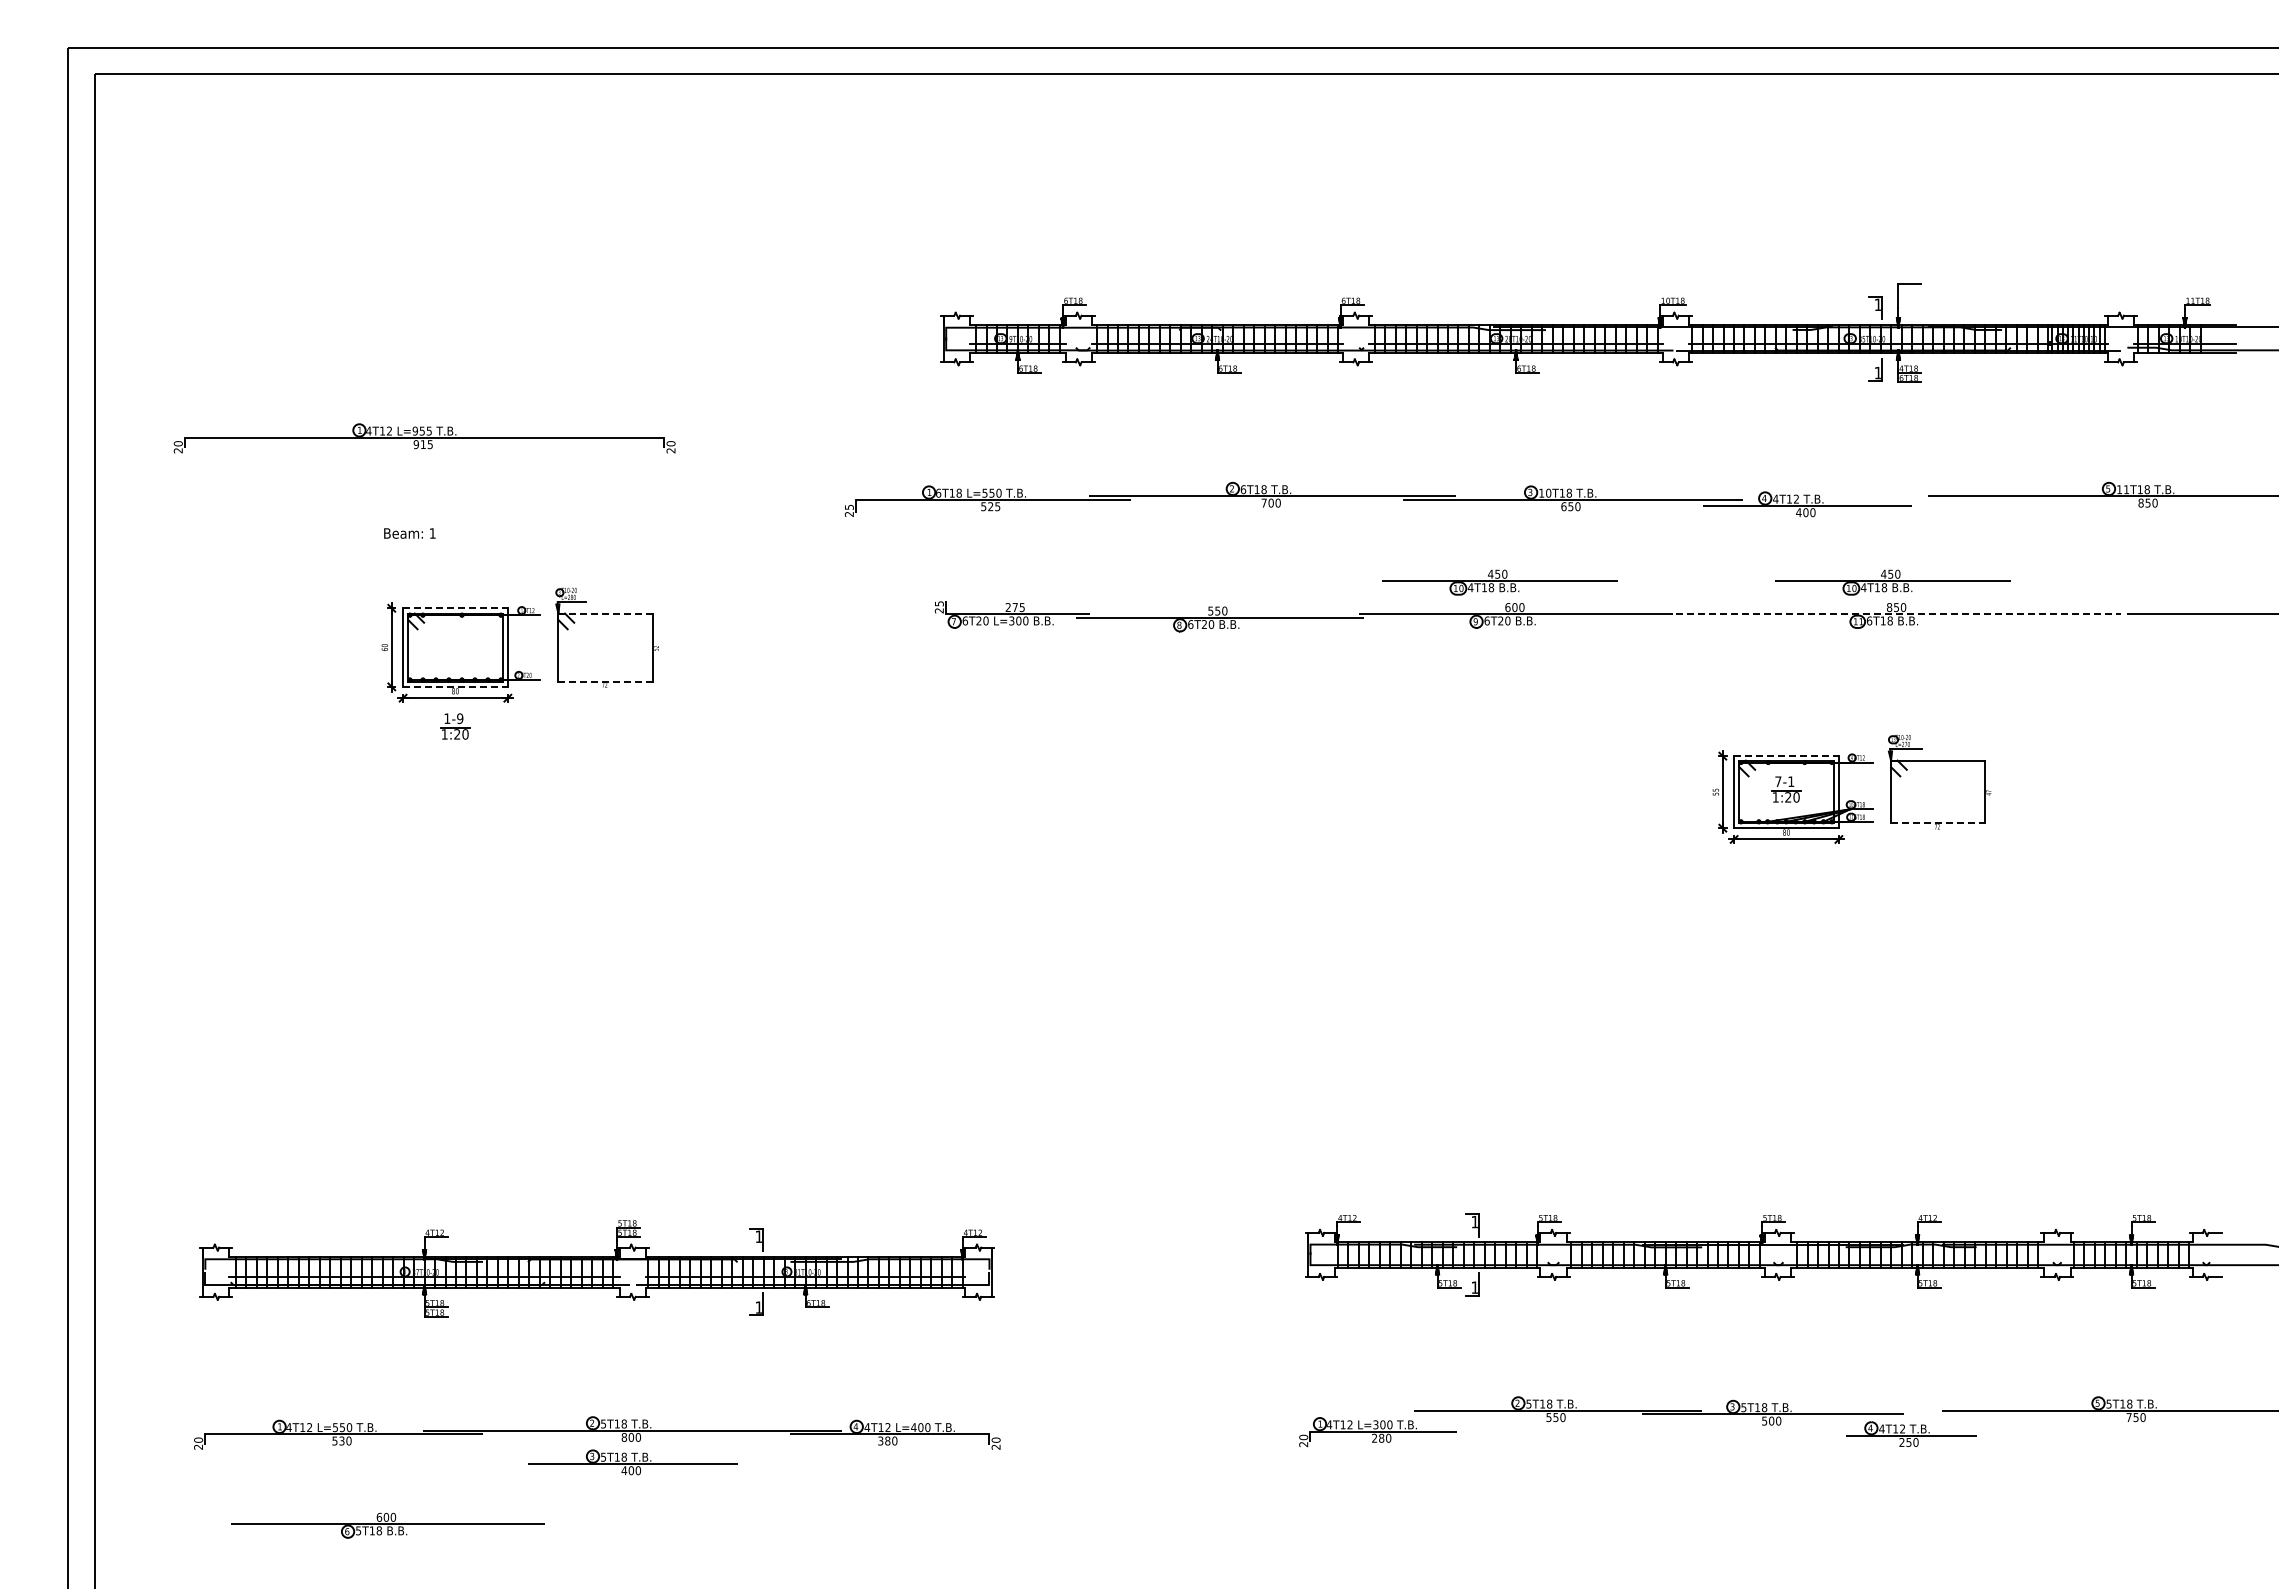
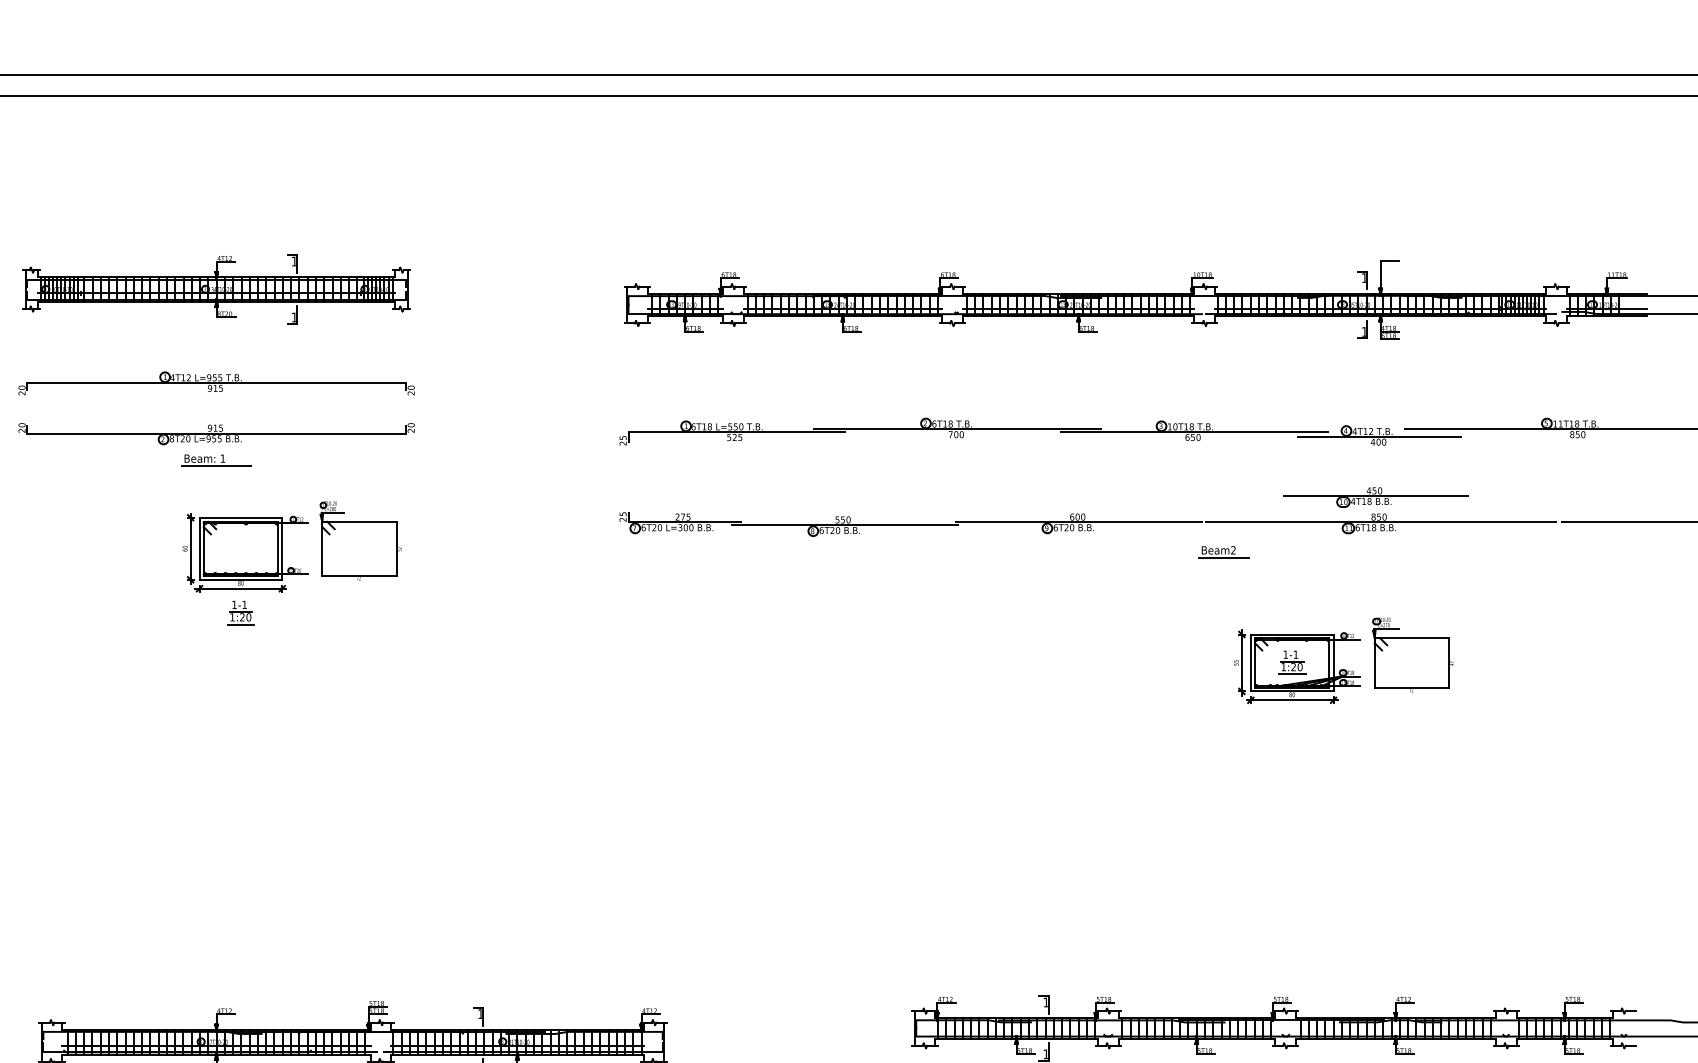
part: (424, 319) -> (216, 289), added
part: (1377, 499) -> (1040, 431), moved
part: (424, 502) -> (216, 434), added
line: (424, 542) -> (216, 465), added
part: (1499, 582) -> (1065, 497), removed
line: (455, 608) -> (240, 517), dashed -> solid
line: (605, 613) -> (359, 521), dashed -> solid
line: (1898, 614) -> (1380, 522), dashed -> solid
part: (1700, 651) -> (1224, 551), added
line: (606, 681) -> (360, 575), dashed -> solid
line: (455, 686) -> (240, 579), dashed -> solid
text: (460, 718) -> (244, 604), 1-9 -> 1-1
line: (455, 743) -> (240, 624), added
line: (1787, 756) -> (1292, 634), dashed -> solid
text: (1778, 781) -> (1285, 654), 7-1 -> 1-1
line: (1786, 806) -> (1292, 674), added
line: (1938, 823) -> (1412, 687), dashed -> solid

